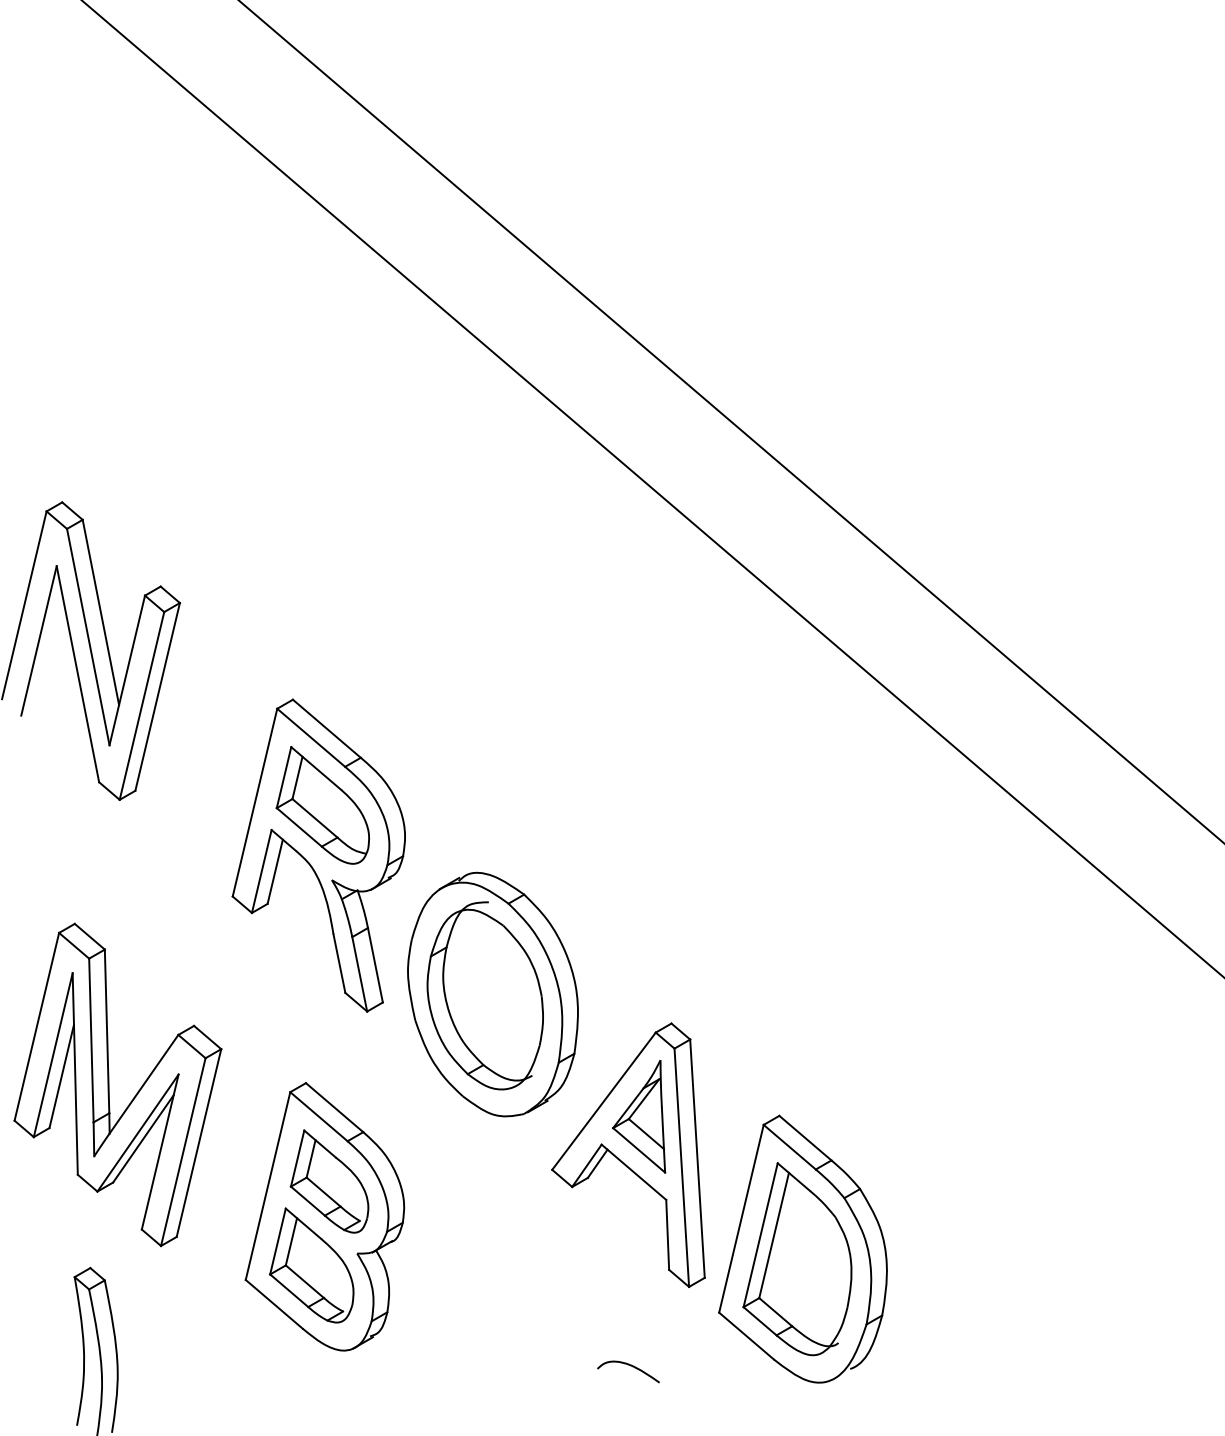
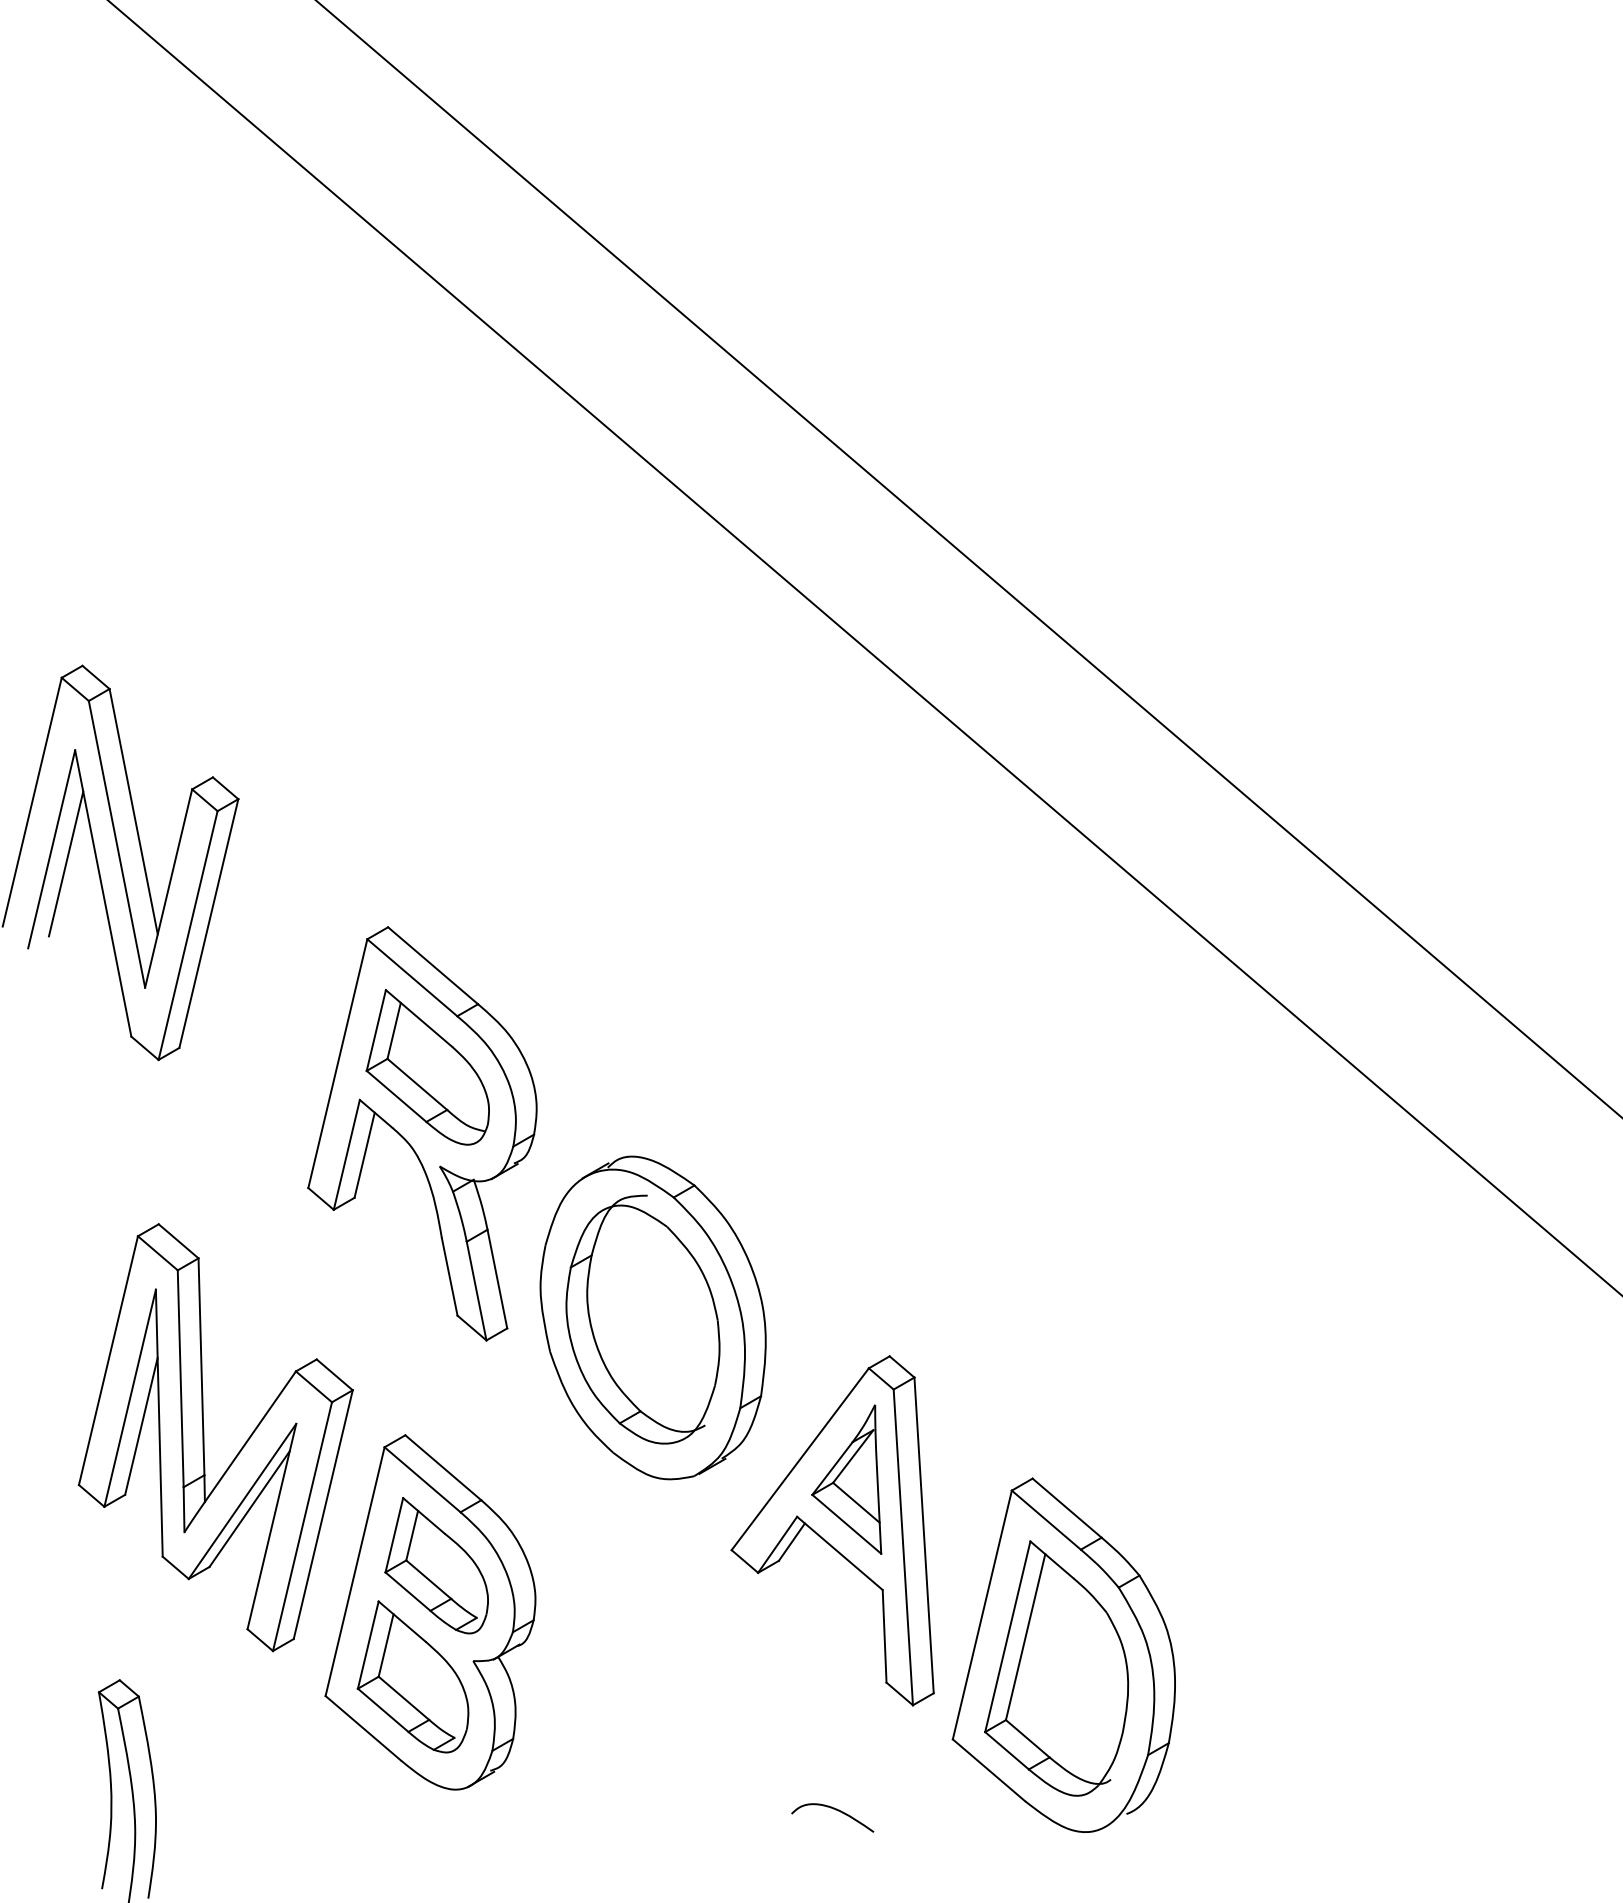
line: (49, 651) -> (65, 863), added
part: (109, 1084) -> (204, 1437), moved

